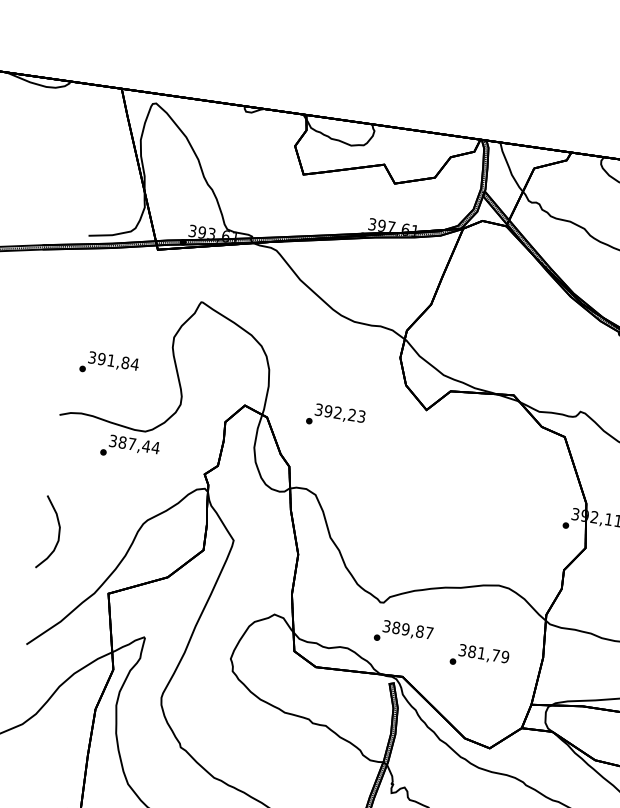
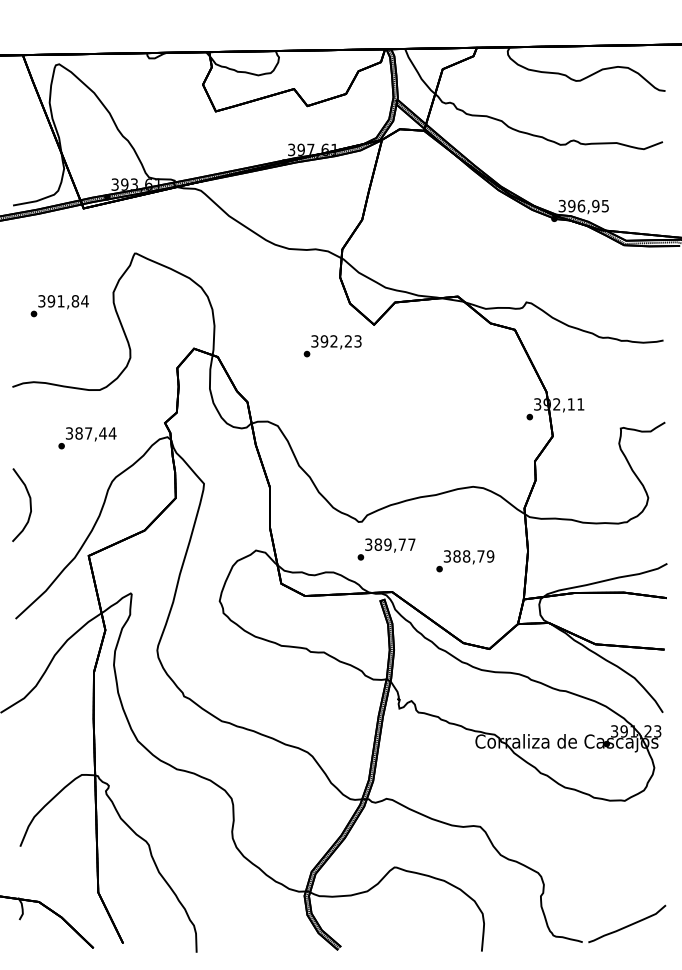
text: (108, 365) -> (59, 306), moved
text: (335, 417) -> (332, 346), moved
text: (130, 448) -> (87, 438), moved
text: (420, 631) -> (402, 544), 389,87 -> 389,77
text: (481, 653) -> (466, 556), 381,79 -> 388,79

